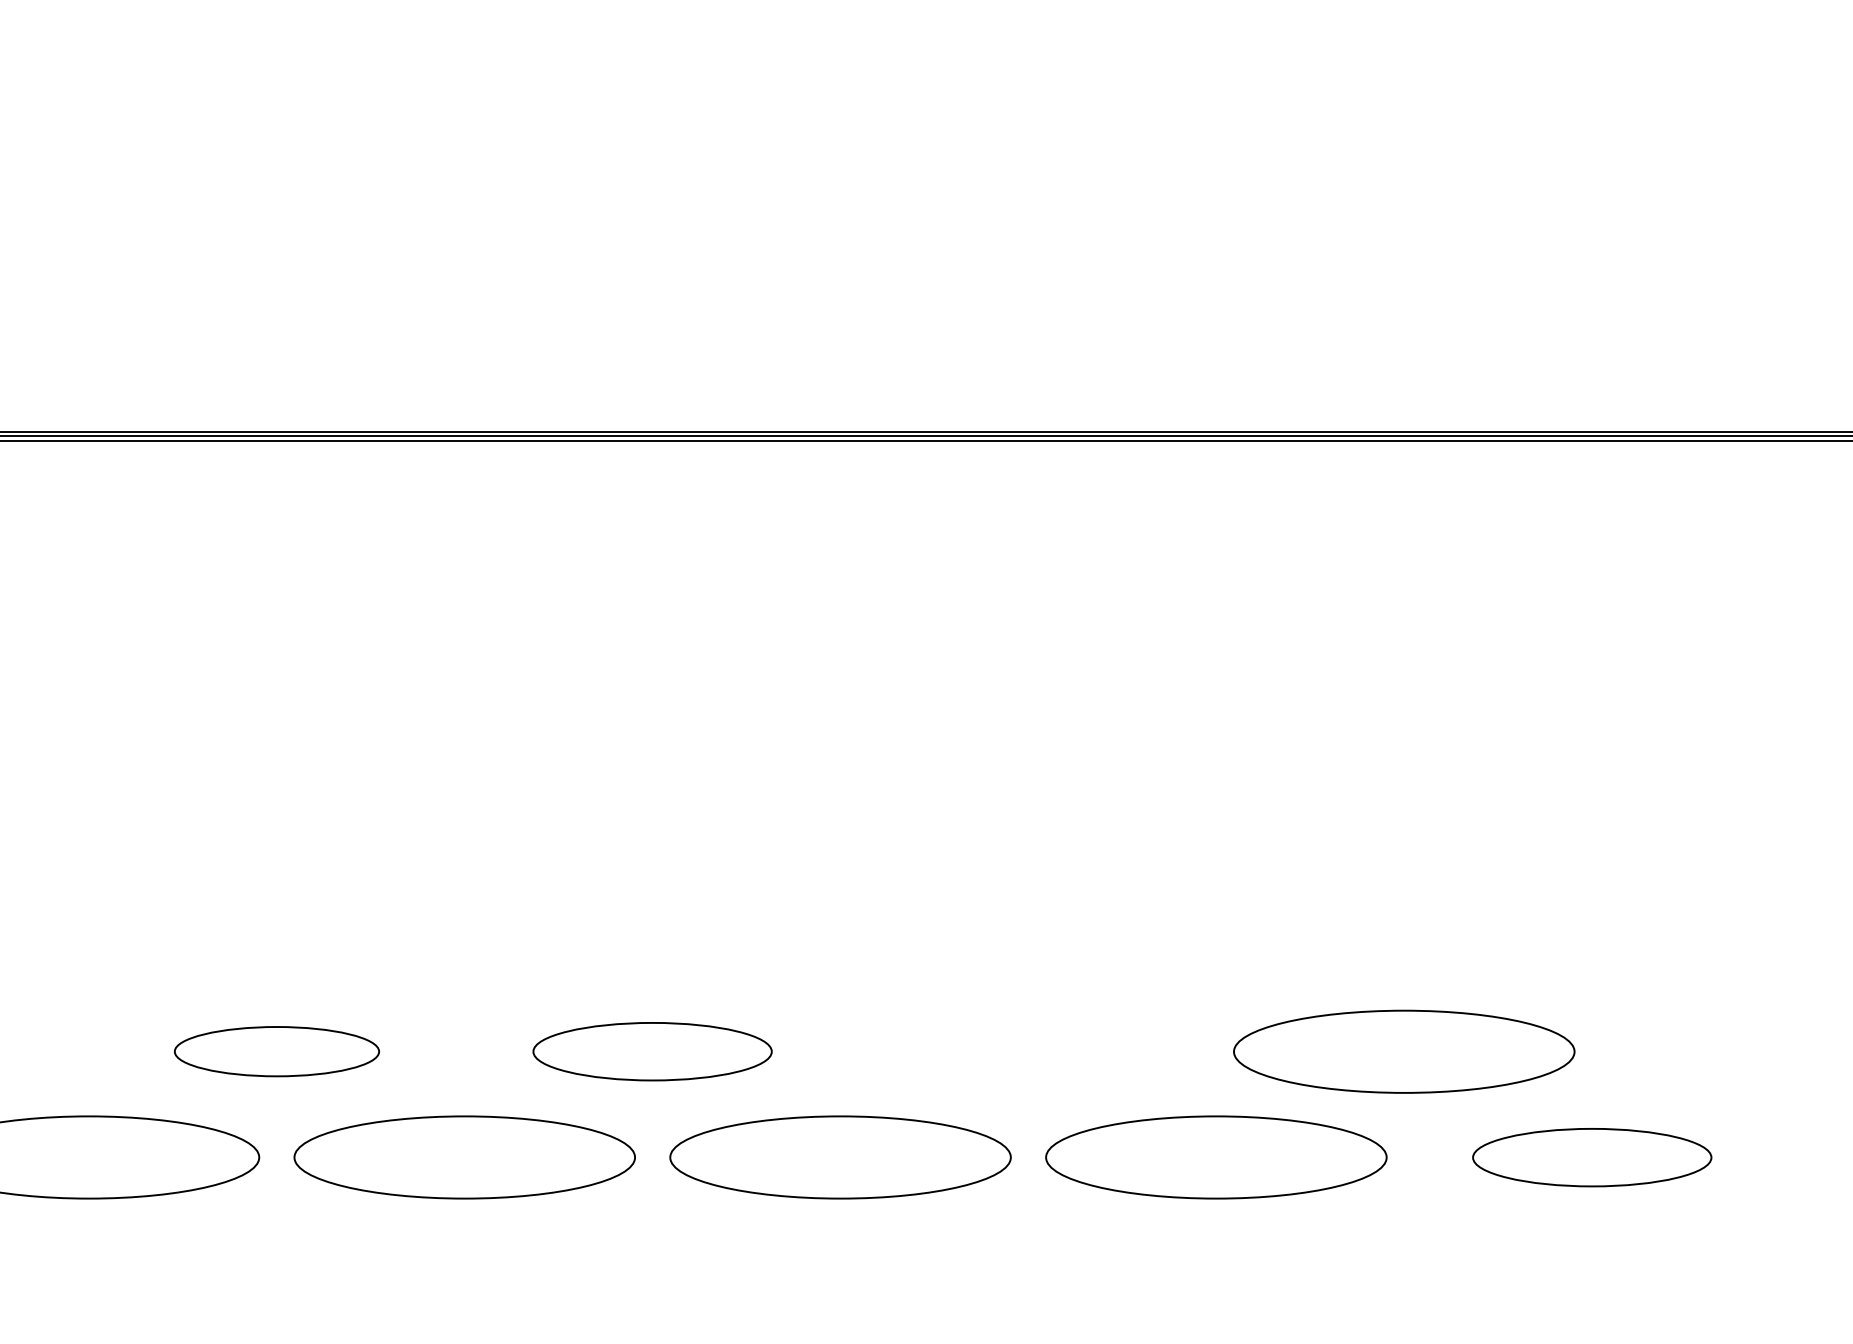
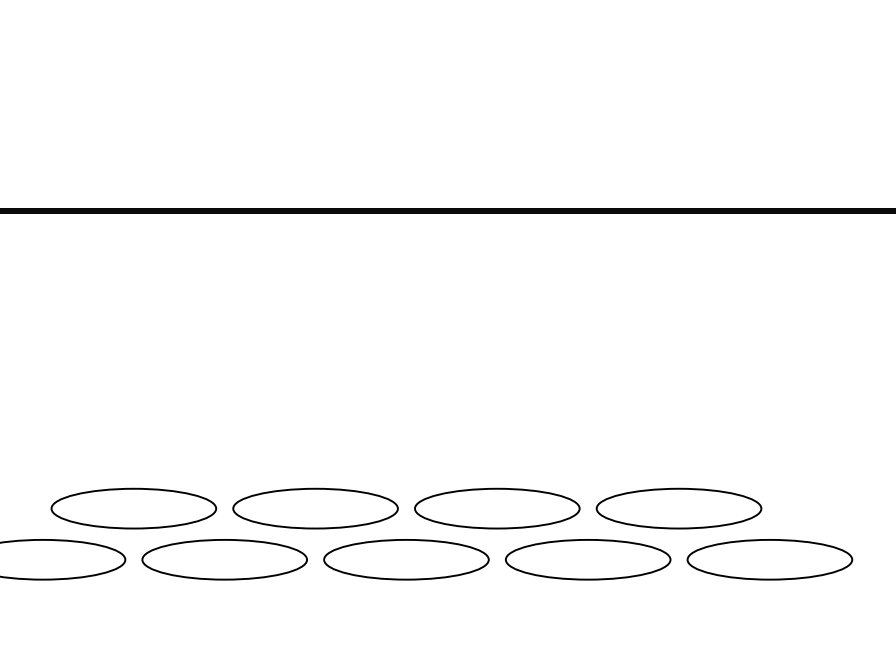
part: (276, 1051) -> (133, 508), size x1.67
part: (652, 1051) -> (315, 508), size x1.43
part: (1028, 1051) -> (497, 508), added
part: (1591, 1156) -> (769, 559), size x1.43

